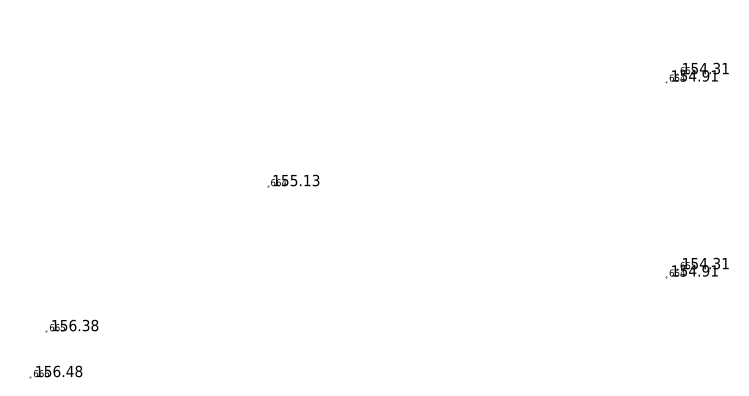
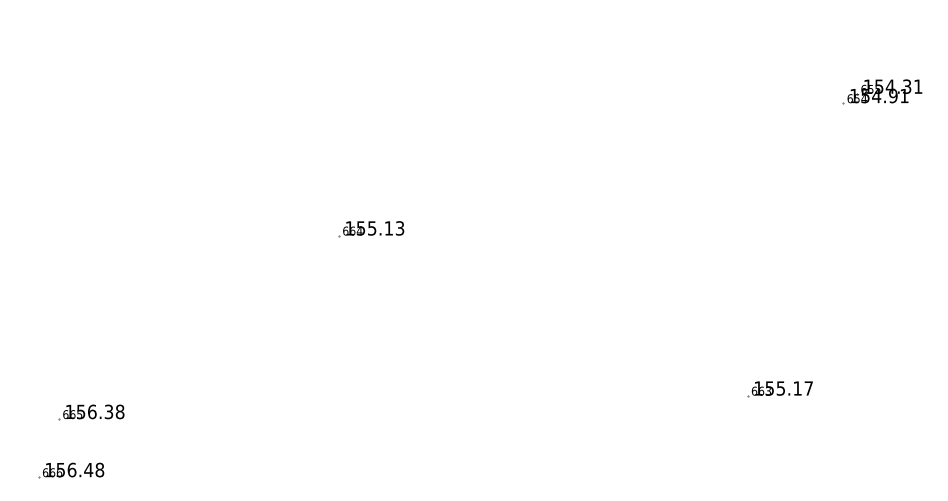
part: (696, 267) -> (881, 338), removed
part: (616, 307) -> (780, 389), added

